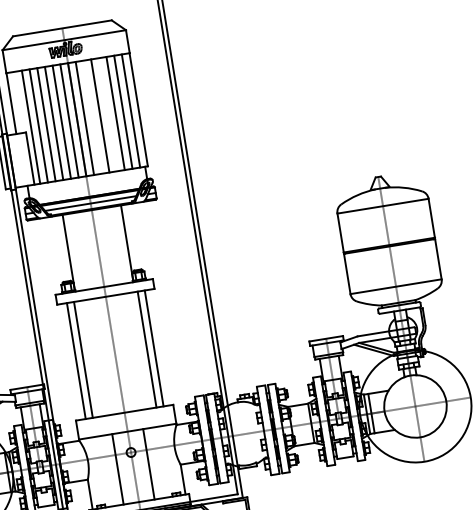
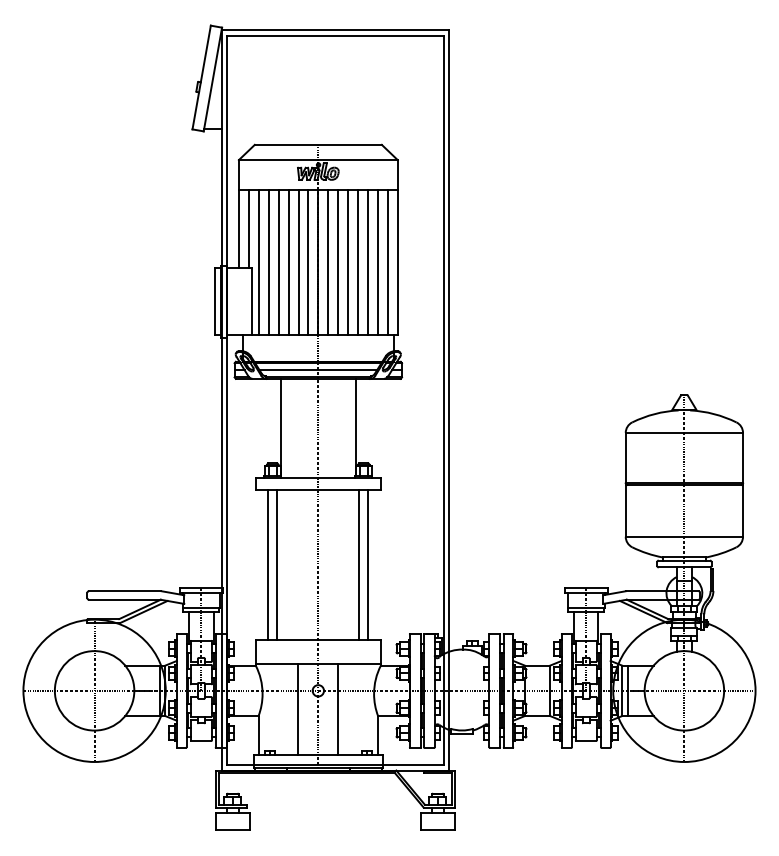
line: (19, 102) -> (249, 228), added
line: (107, 114) -> (357, 262), added
line: (92, 117) -> (338, 262), added

